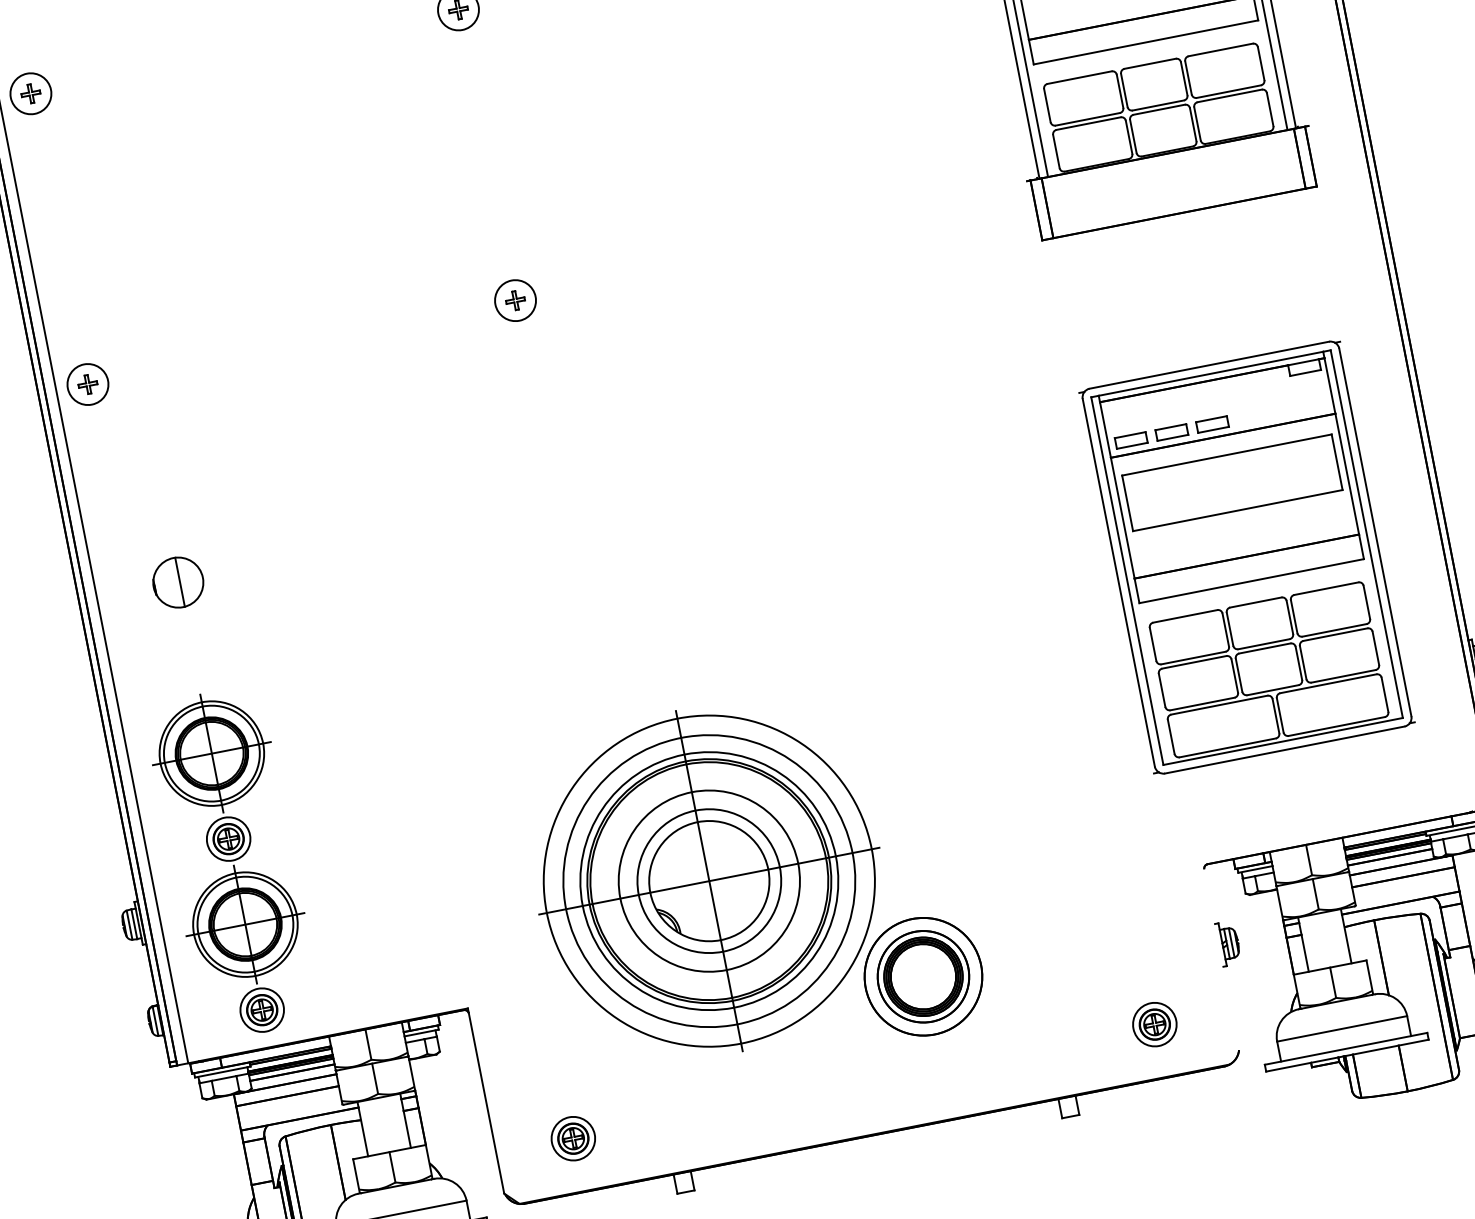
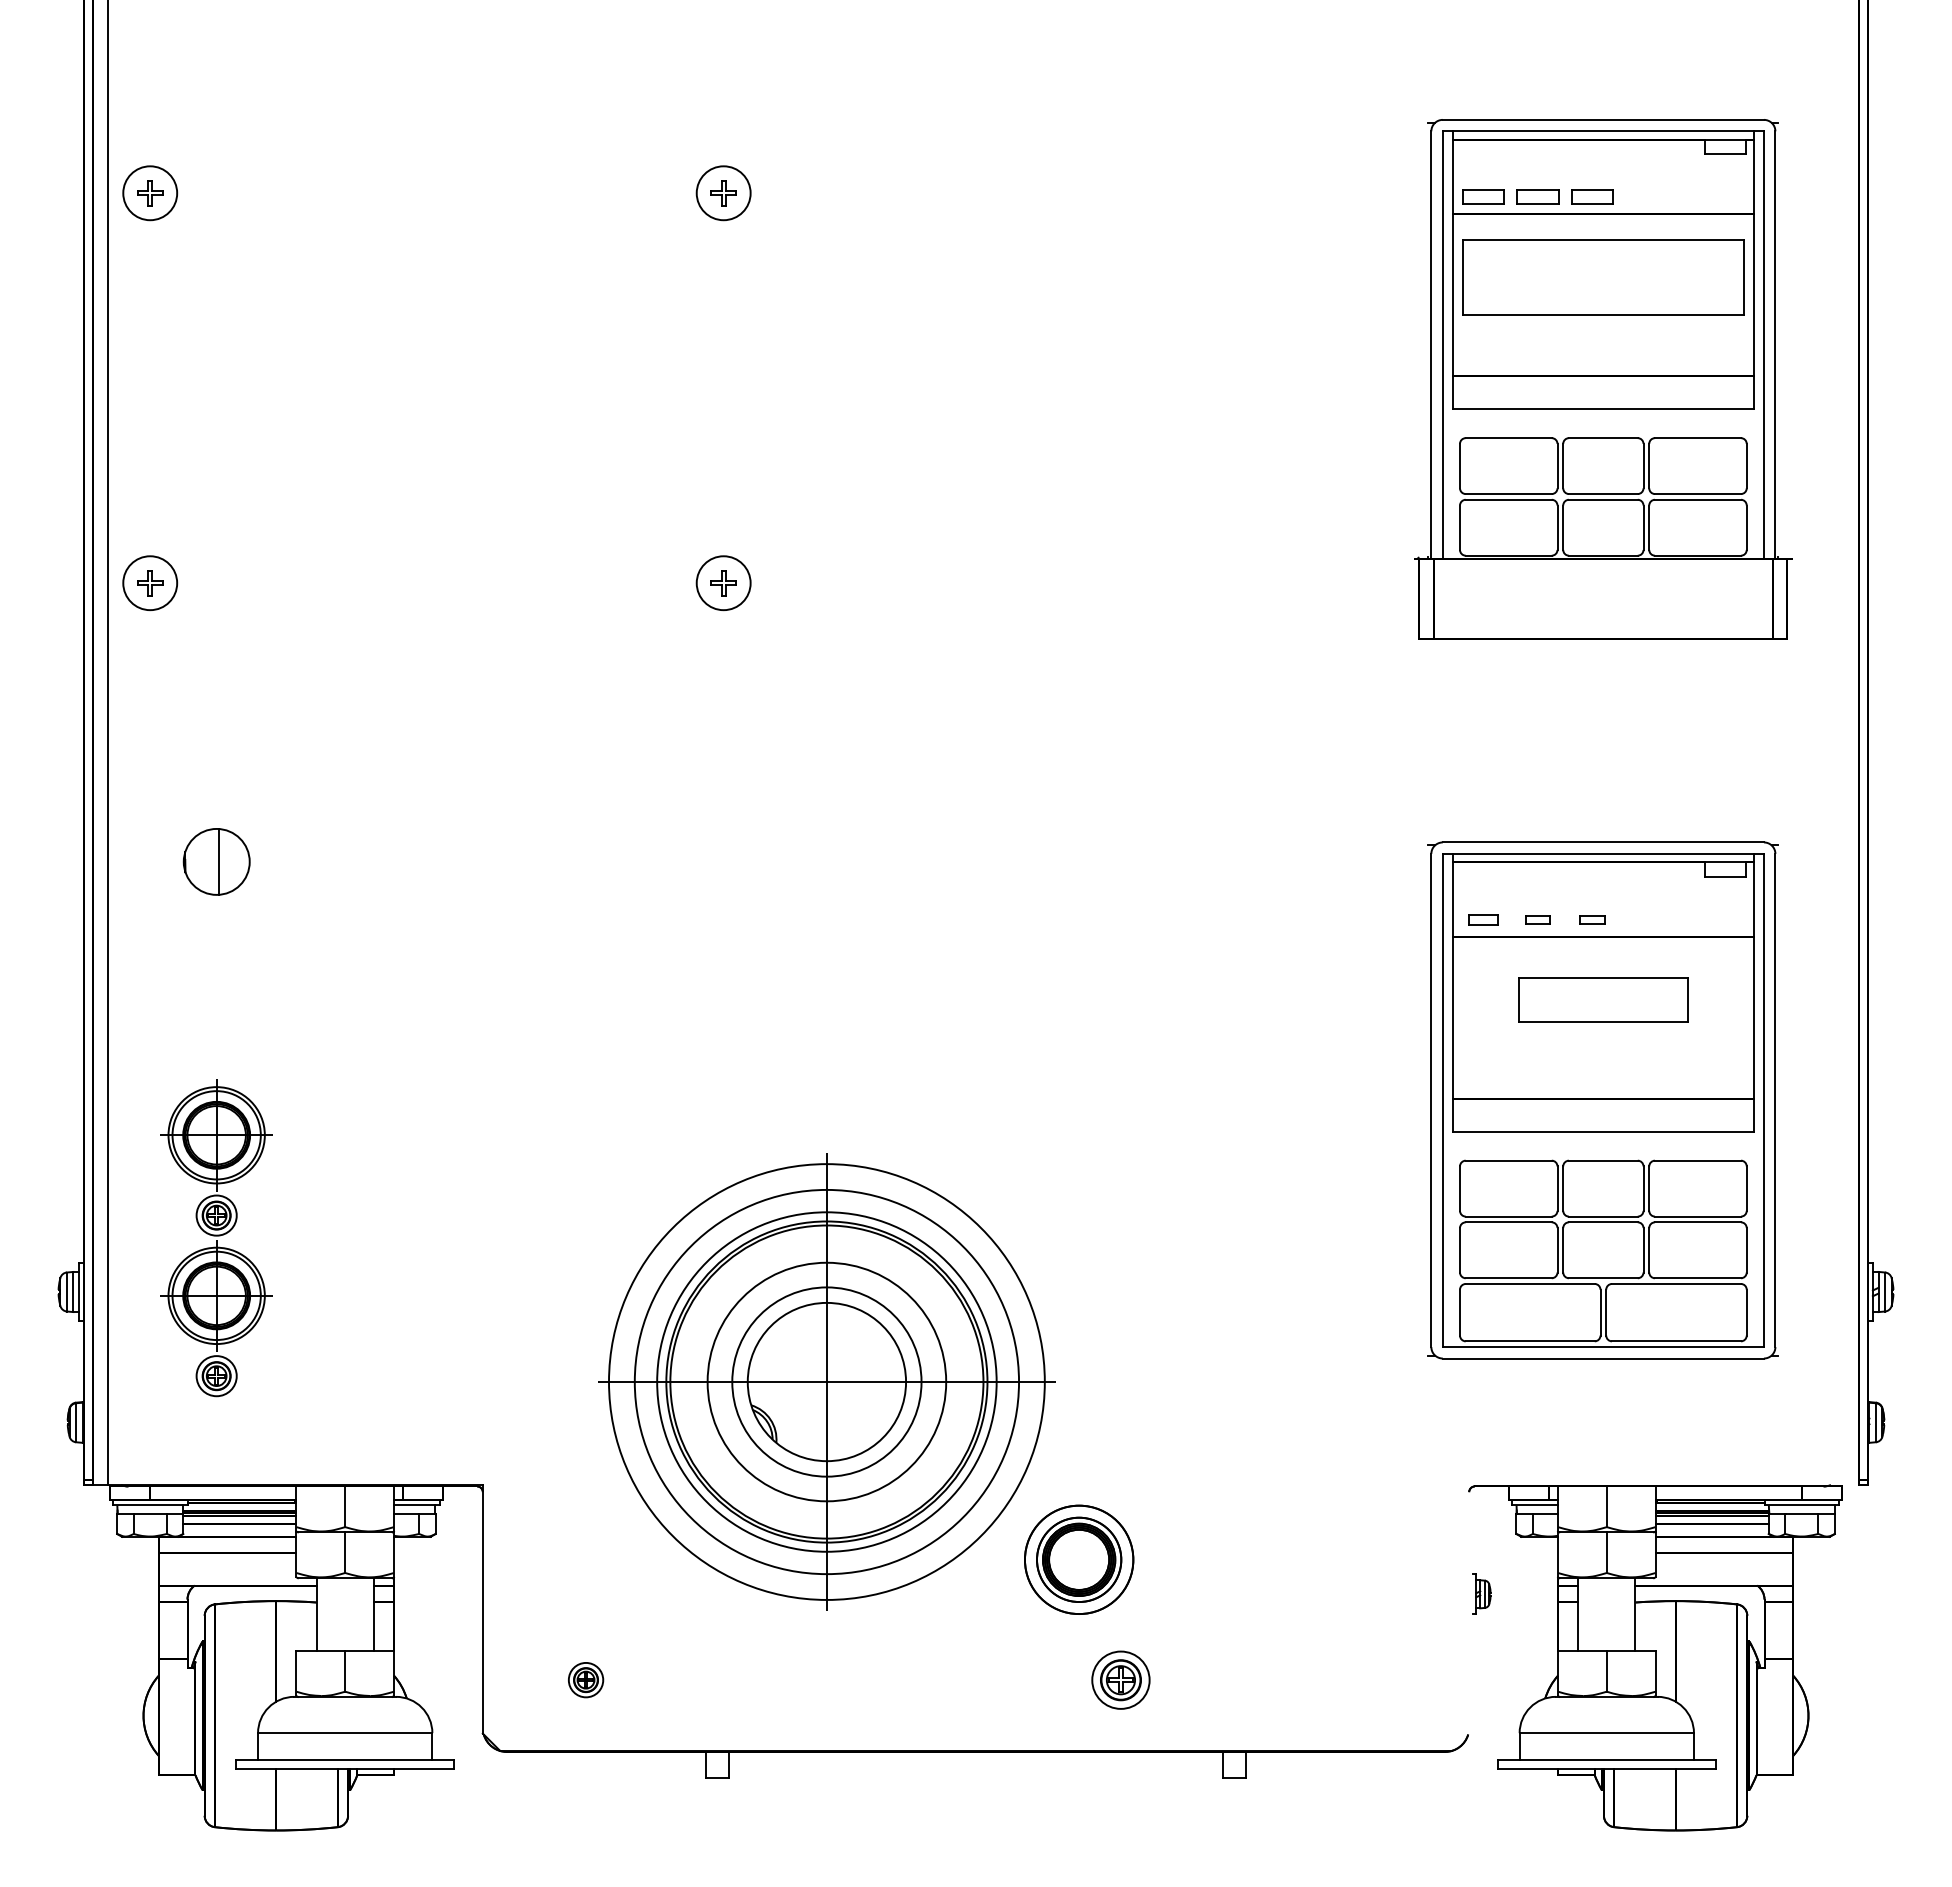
part: (1212, 424) -> (1592, 919), size x0.6
part: (1171, 432) -> (1537, 919), size x0.6
part: (1131, 440) -> (1483, 919), size x0.7
part: (1232, 482) -> (1603, 999), size x0.6
part: (233, 862) -> (216, 1237), size x0.7
part: (1228, 943) -> (1481, 1594), size x0.7
part: (922, 976) -> (1078, 1559), size x0.7
part: (1154, 1024) -> (1120, 1679), moved
part: (572, 1138) -> (585, 1679), size x0.6

